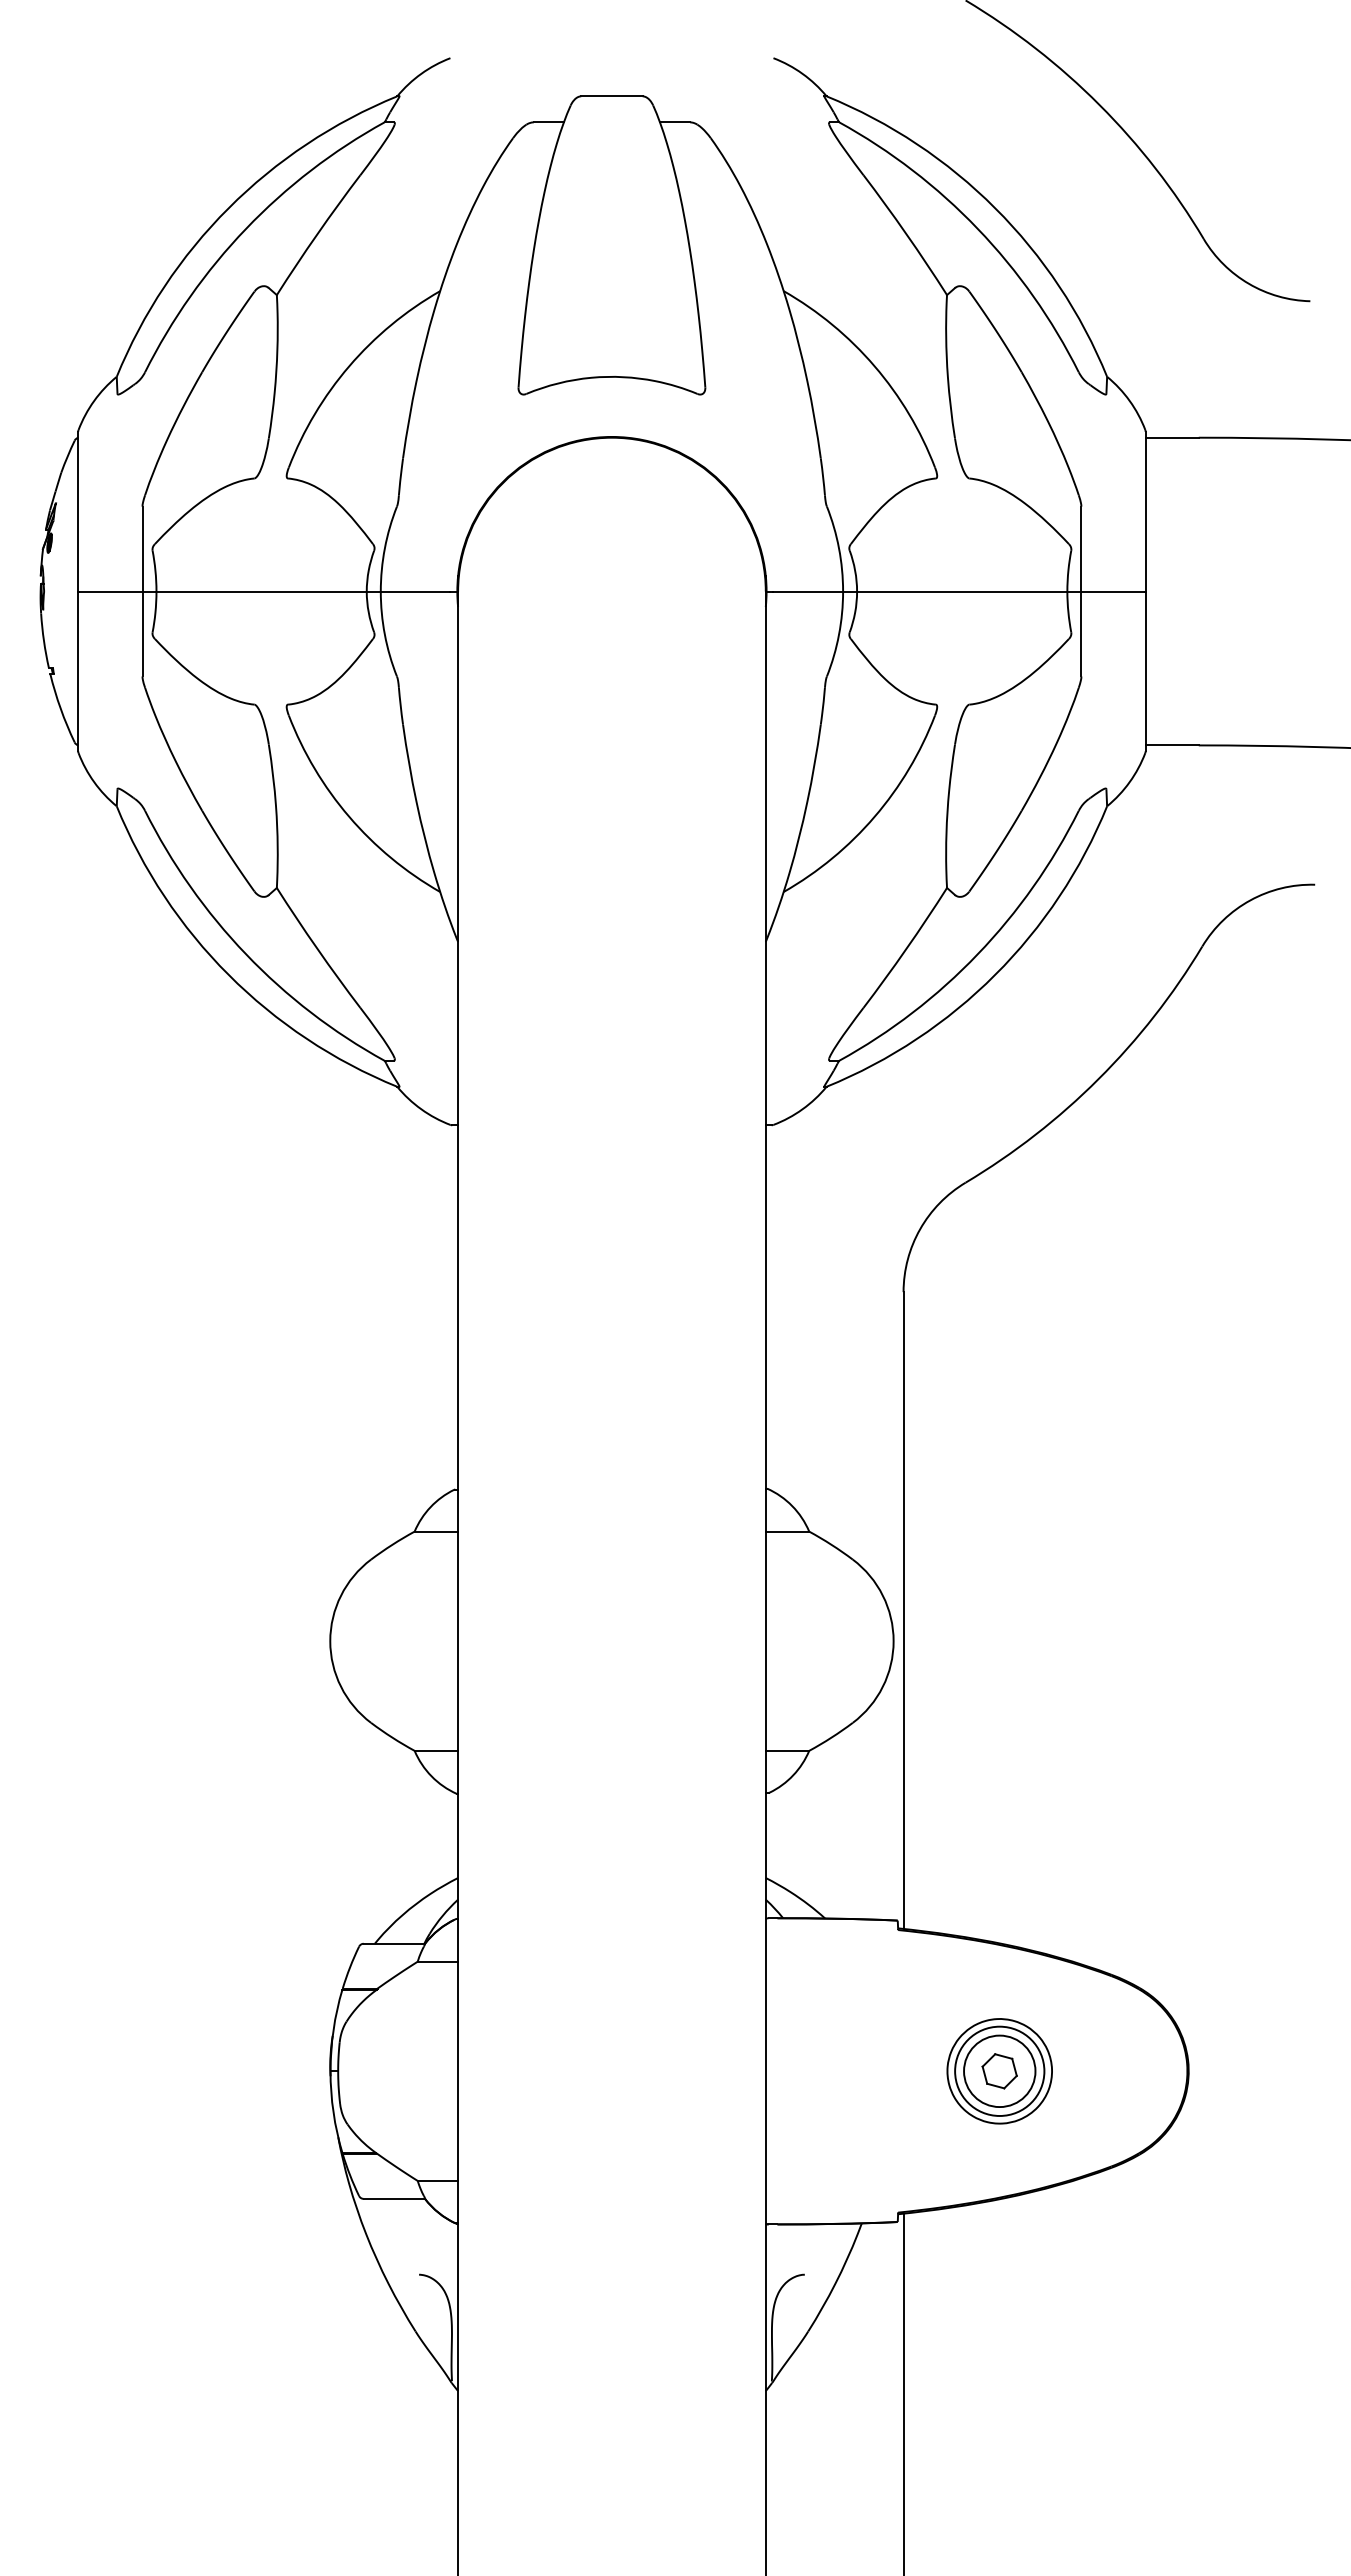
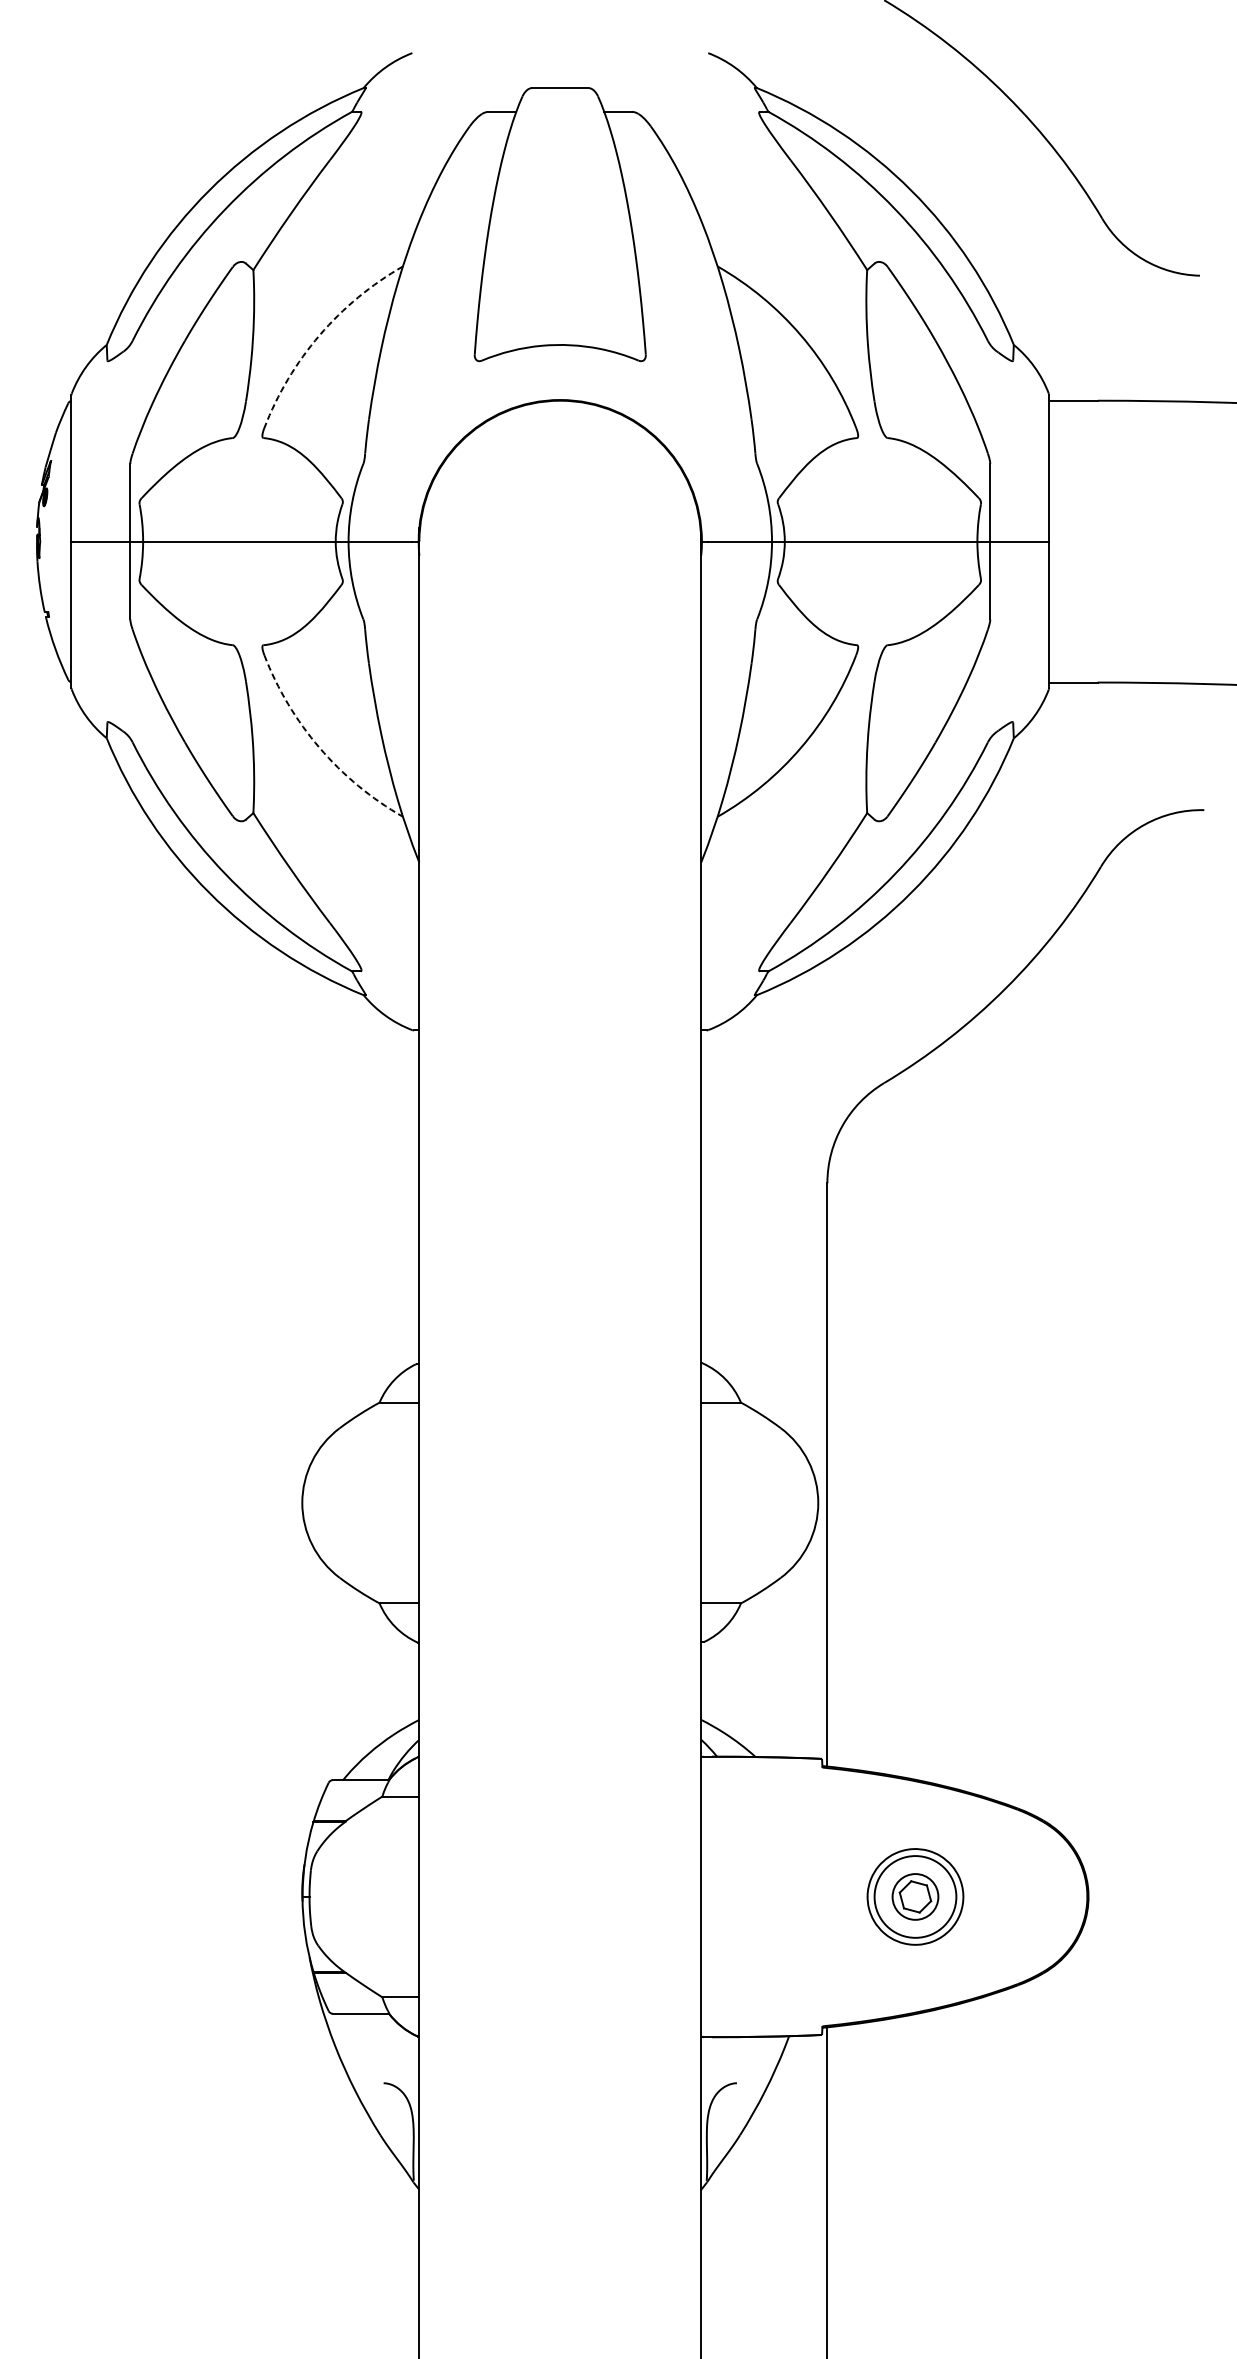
arc: (349, 366) -> (319, 335), solid -> dashed
arc: (349, 816) -> (319, 747), solid -> dashed
circle: (999, 2071) -> (915, 1897), size x0.7

